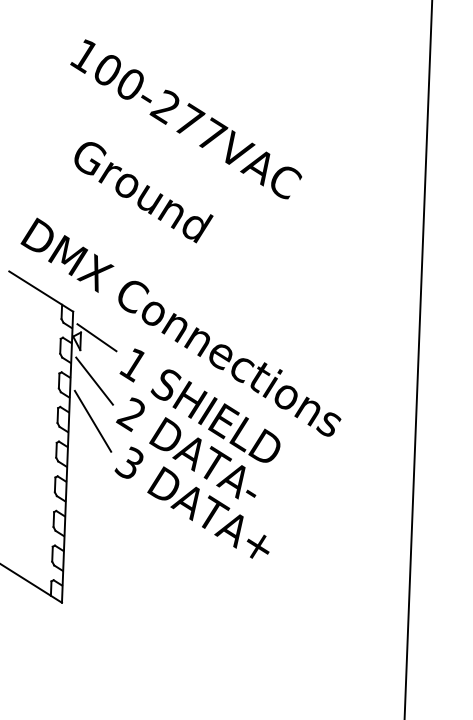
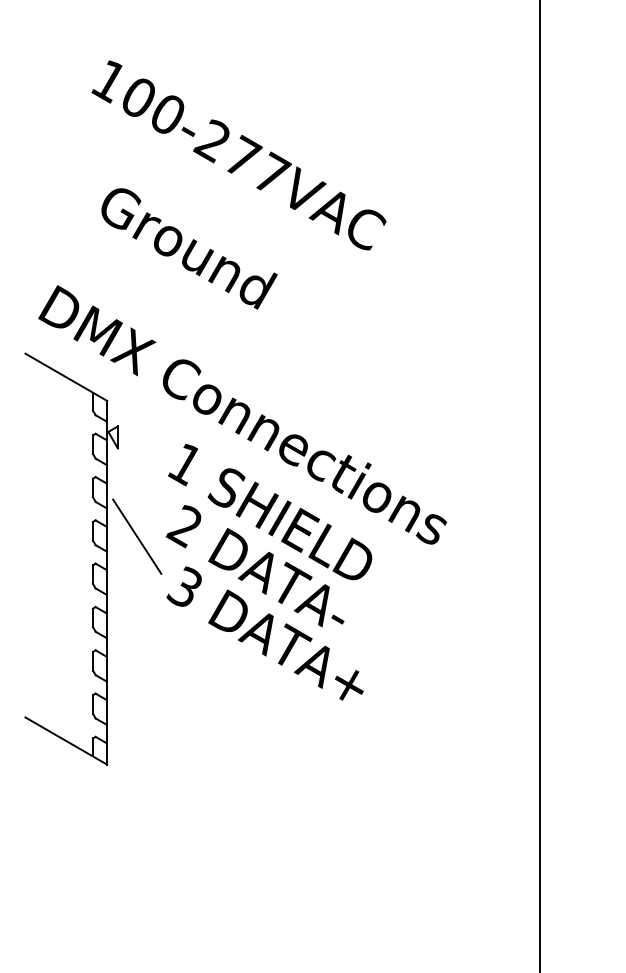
line: (97, 337) -> (138, 432), removed
line: (94, 381) -> (137, 486), removed

